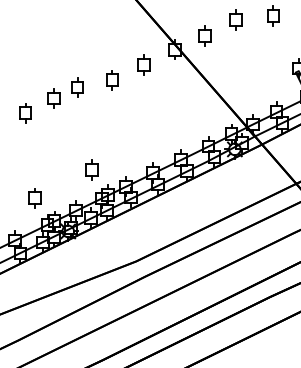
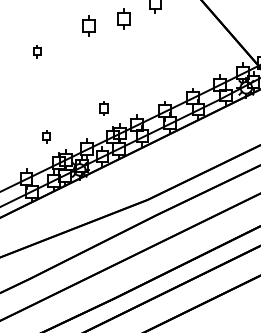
part: (53, 98) -> (64, 36), removed
part: (25, 113) -> (36, 51), size x0.6
part: (91, 169) -> (102, 107), size x0.7
part: (34, 198) -> (45, 136), size x0.6

